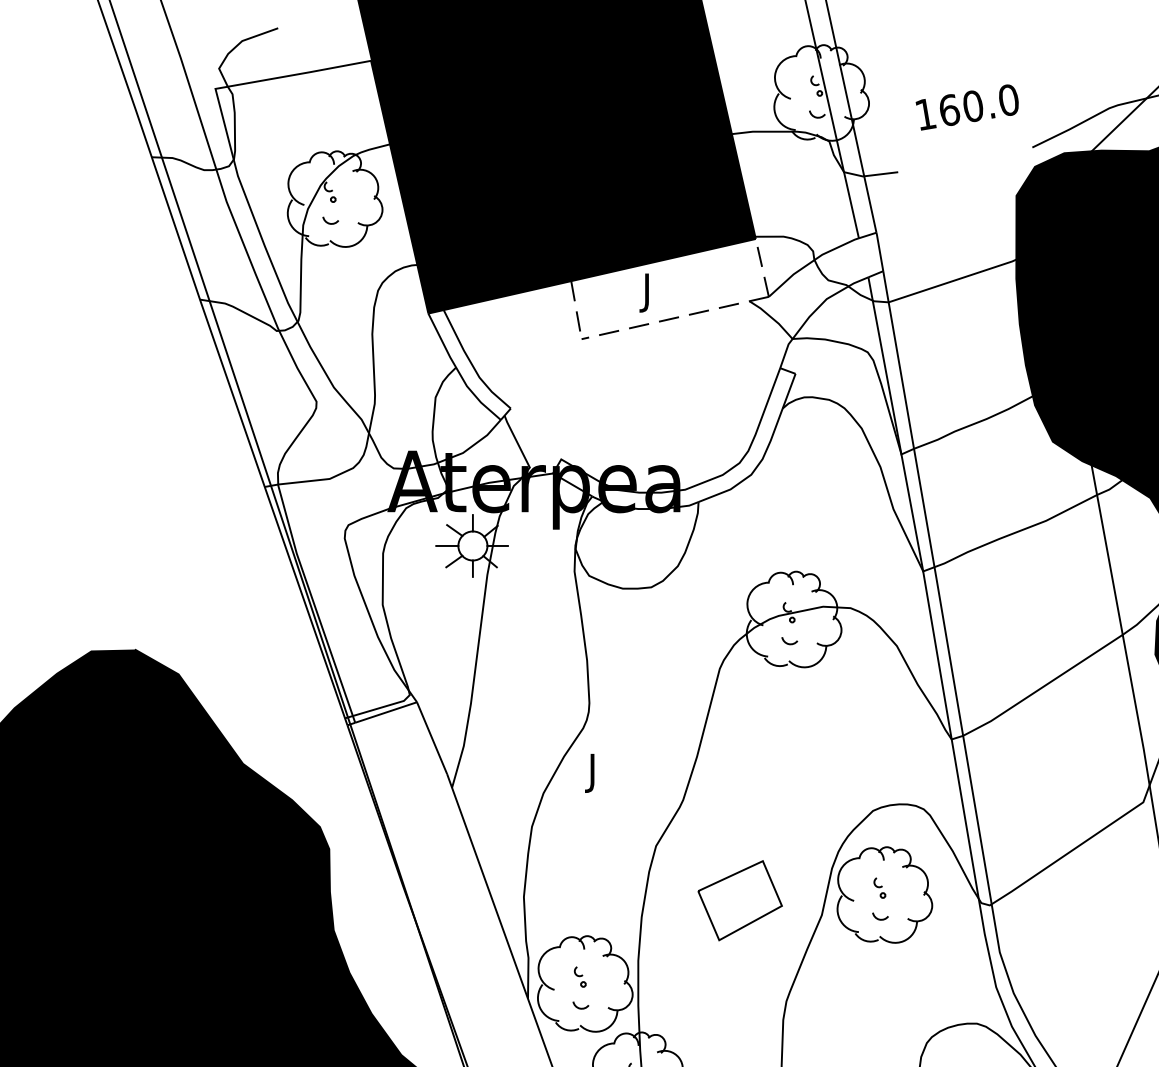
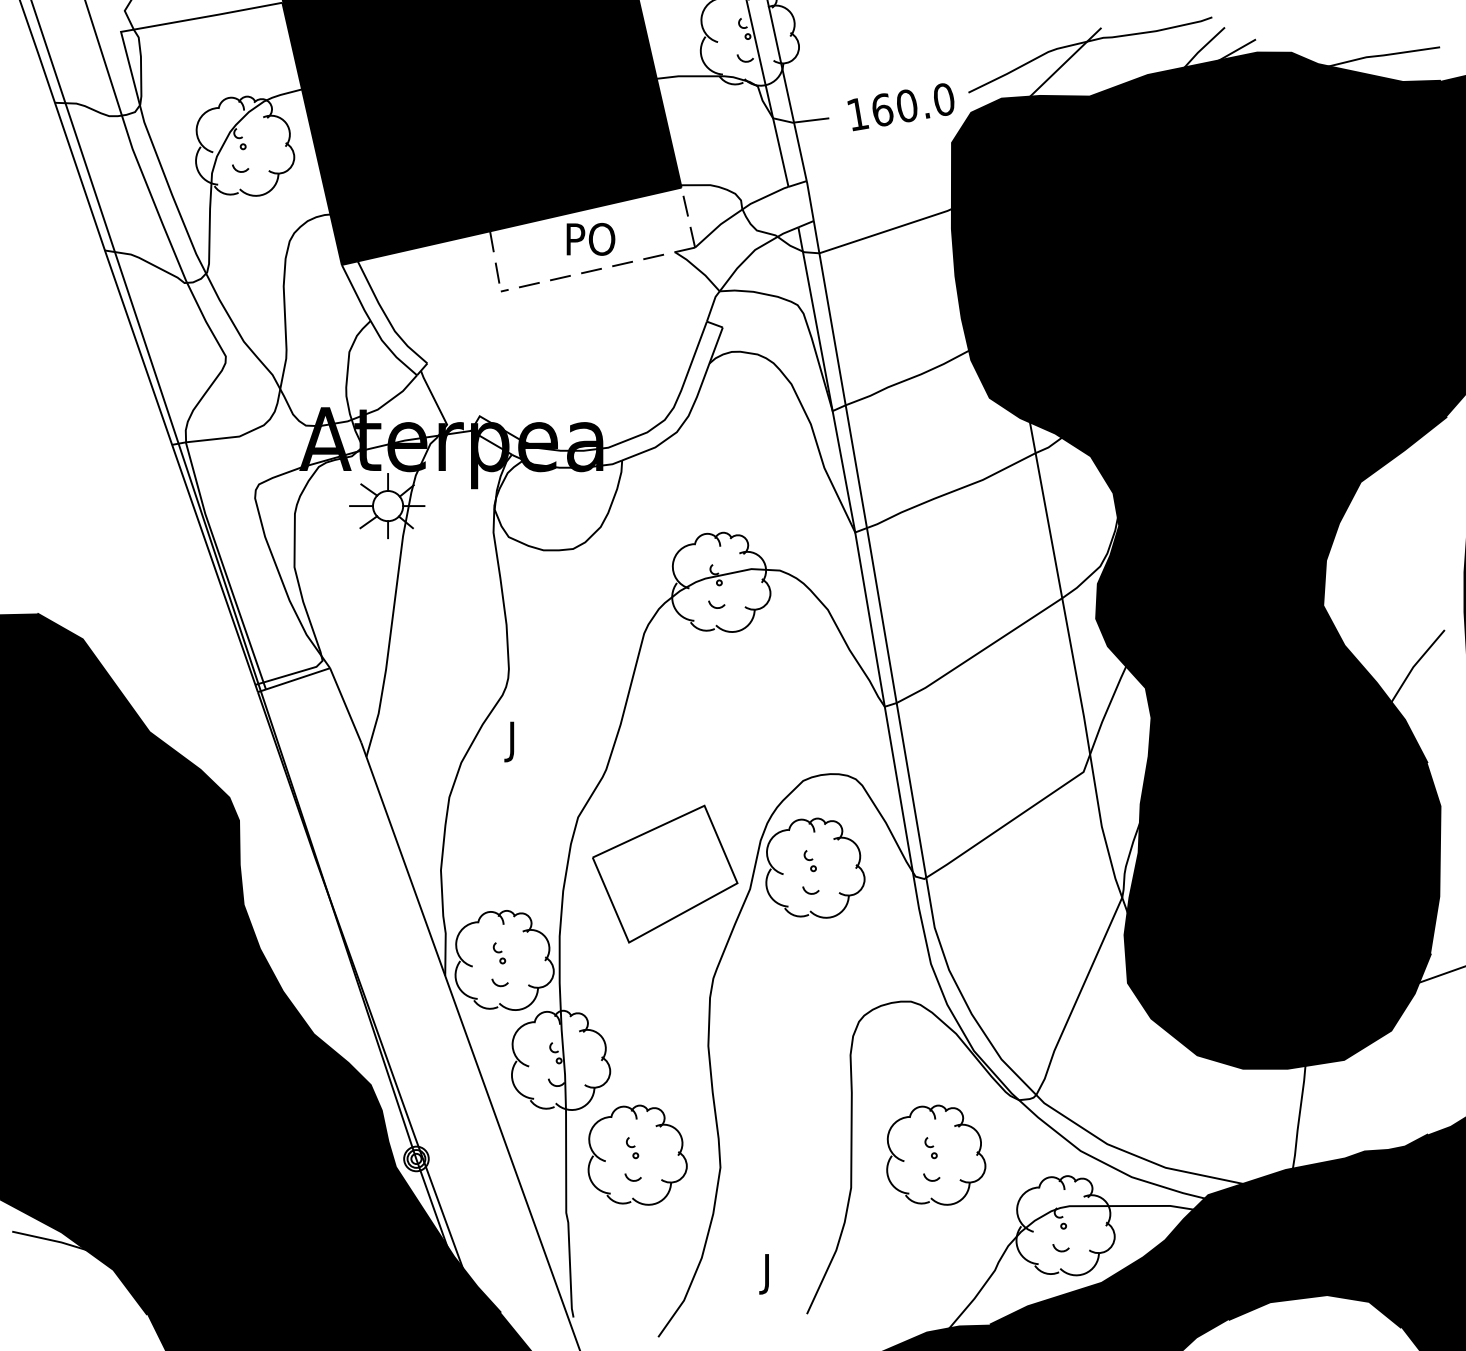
text: (966, 107) -> (900, 107), moved
text: (665, 291) -> (587, 242), J -> PO
part: (740, 900) -> (665, 873), size x1.67

